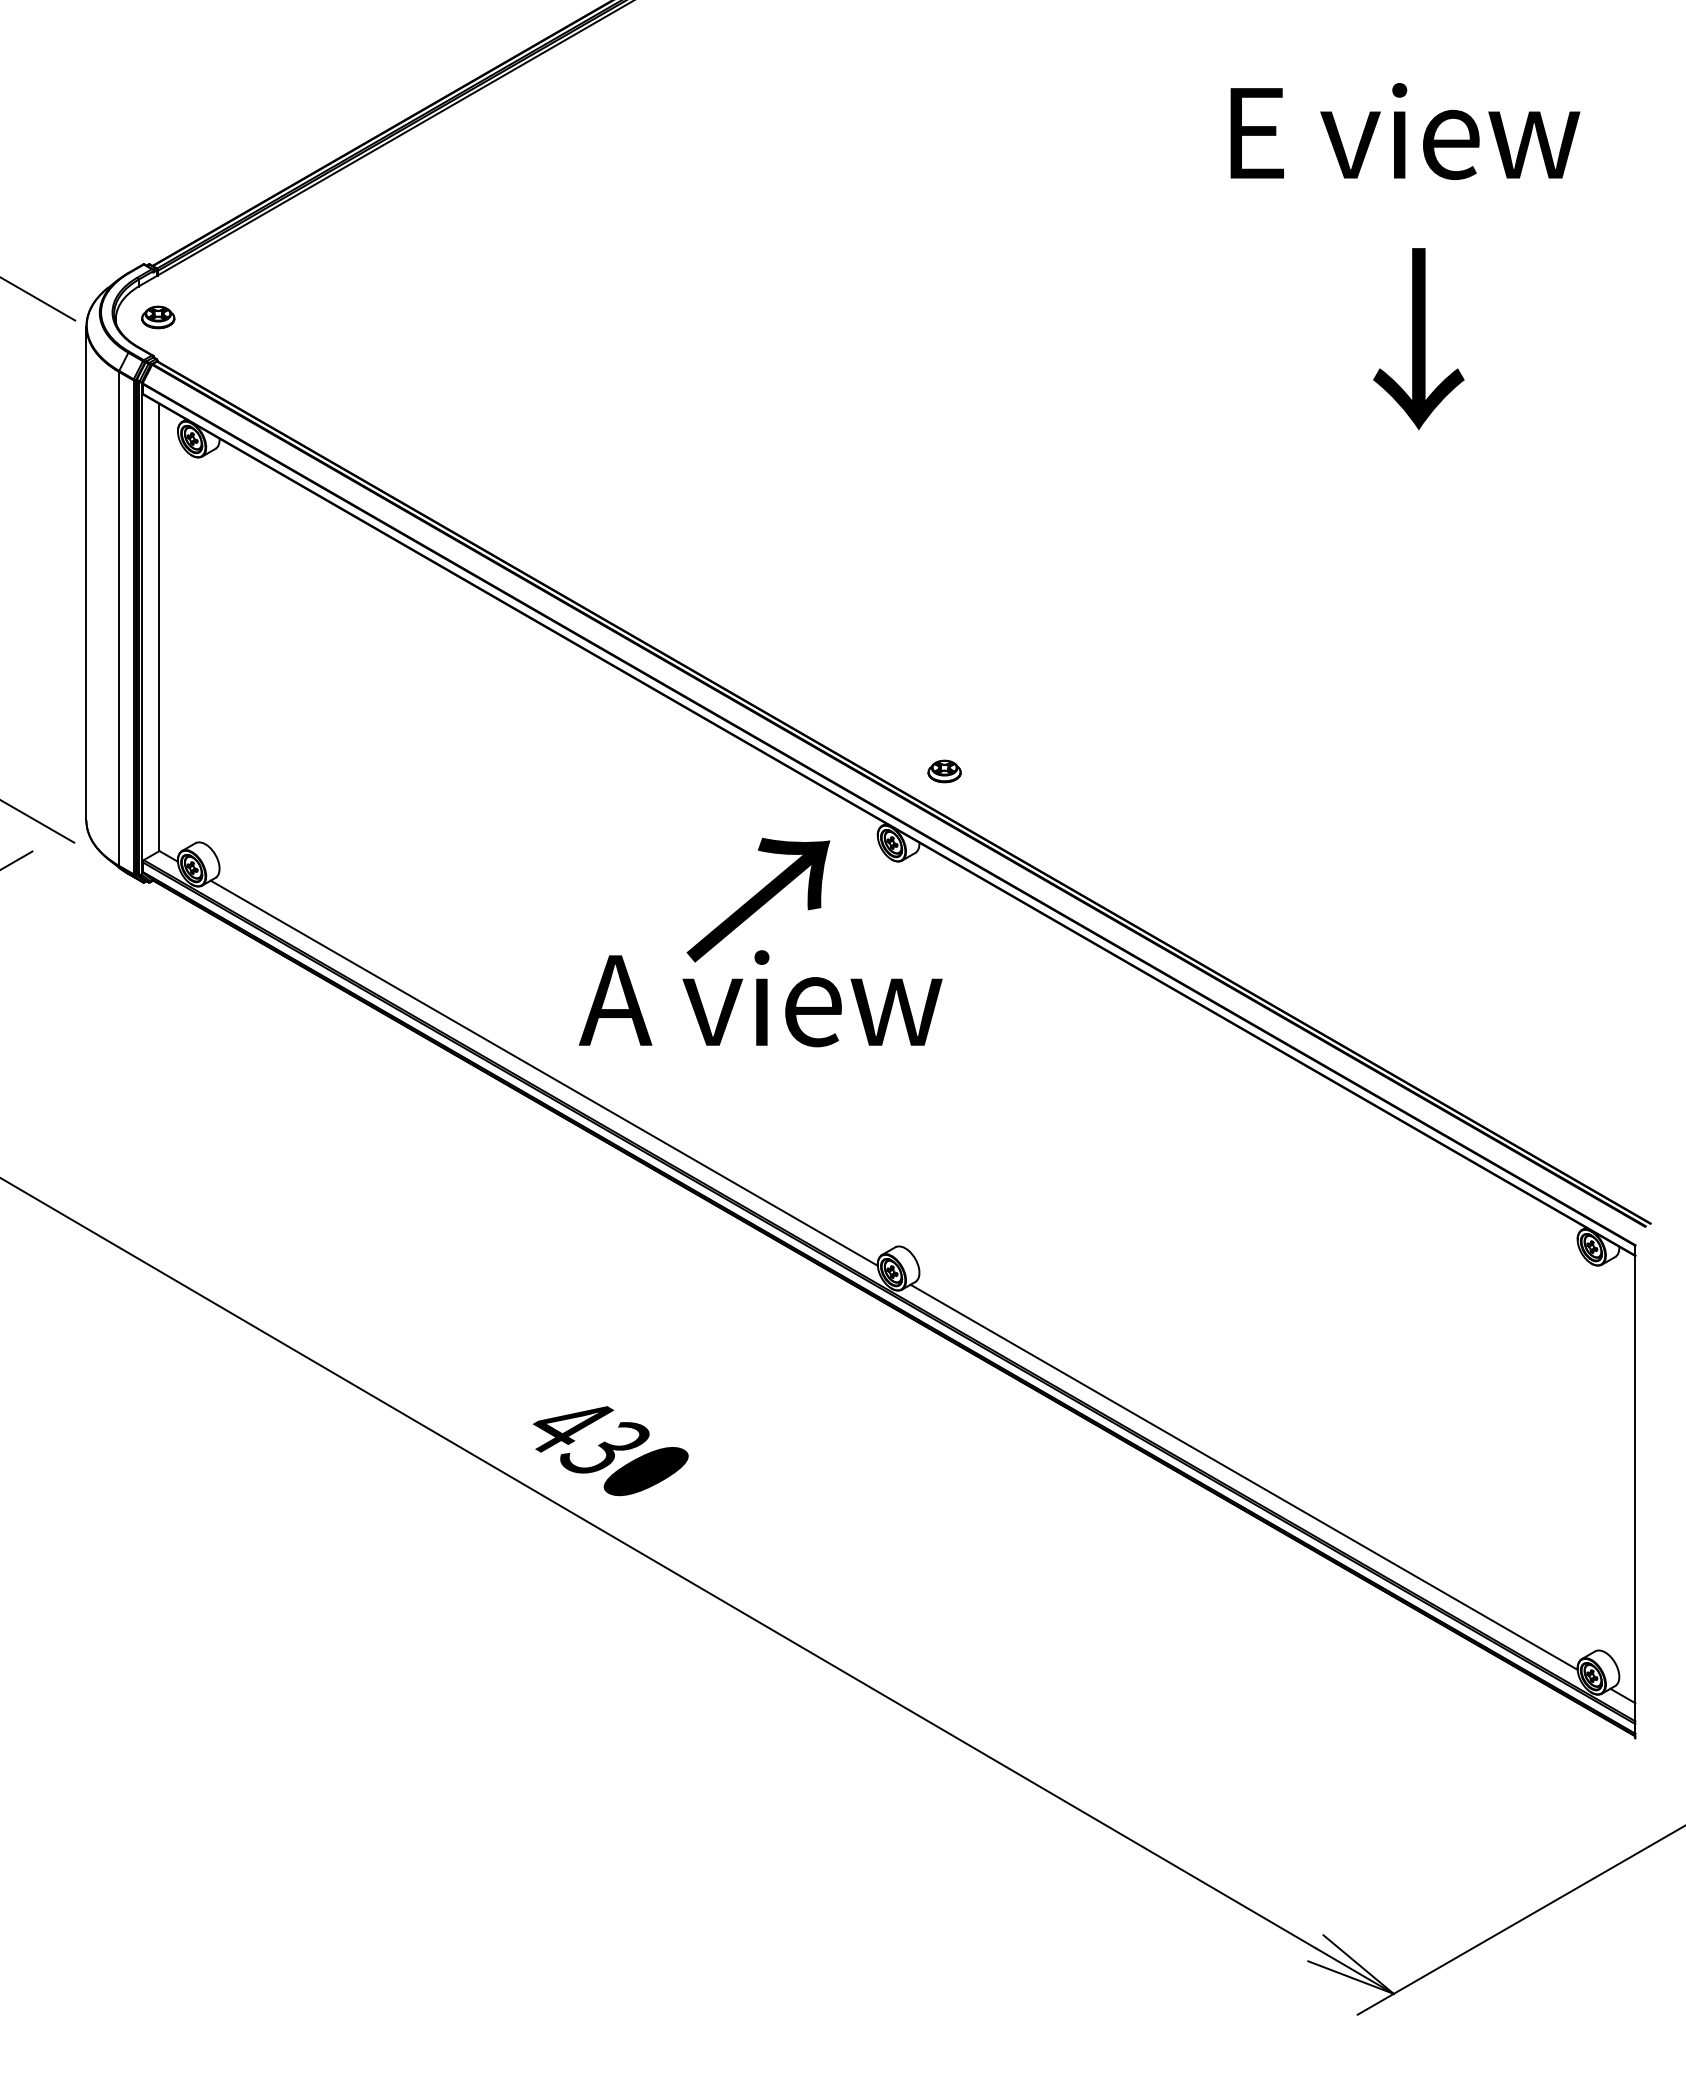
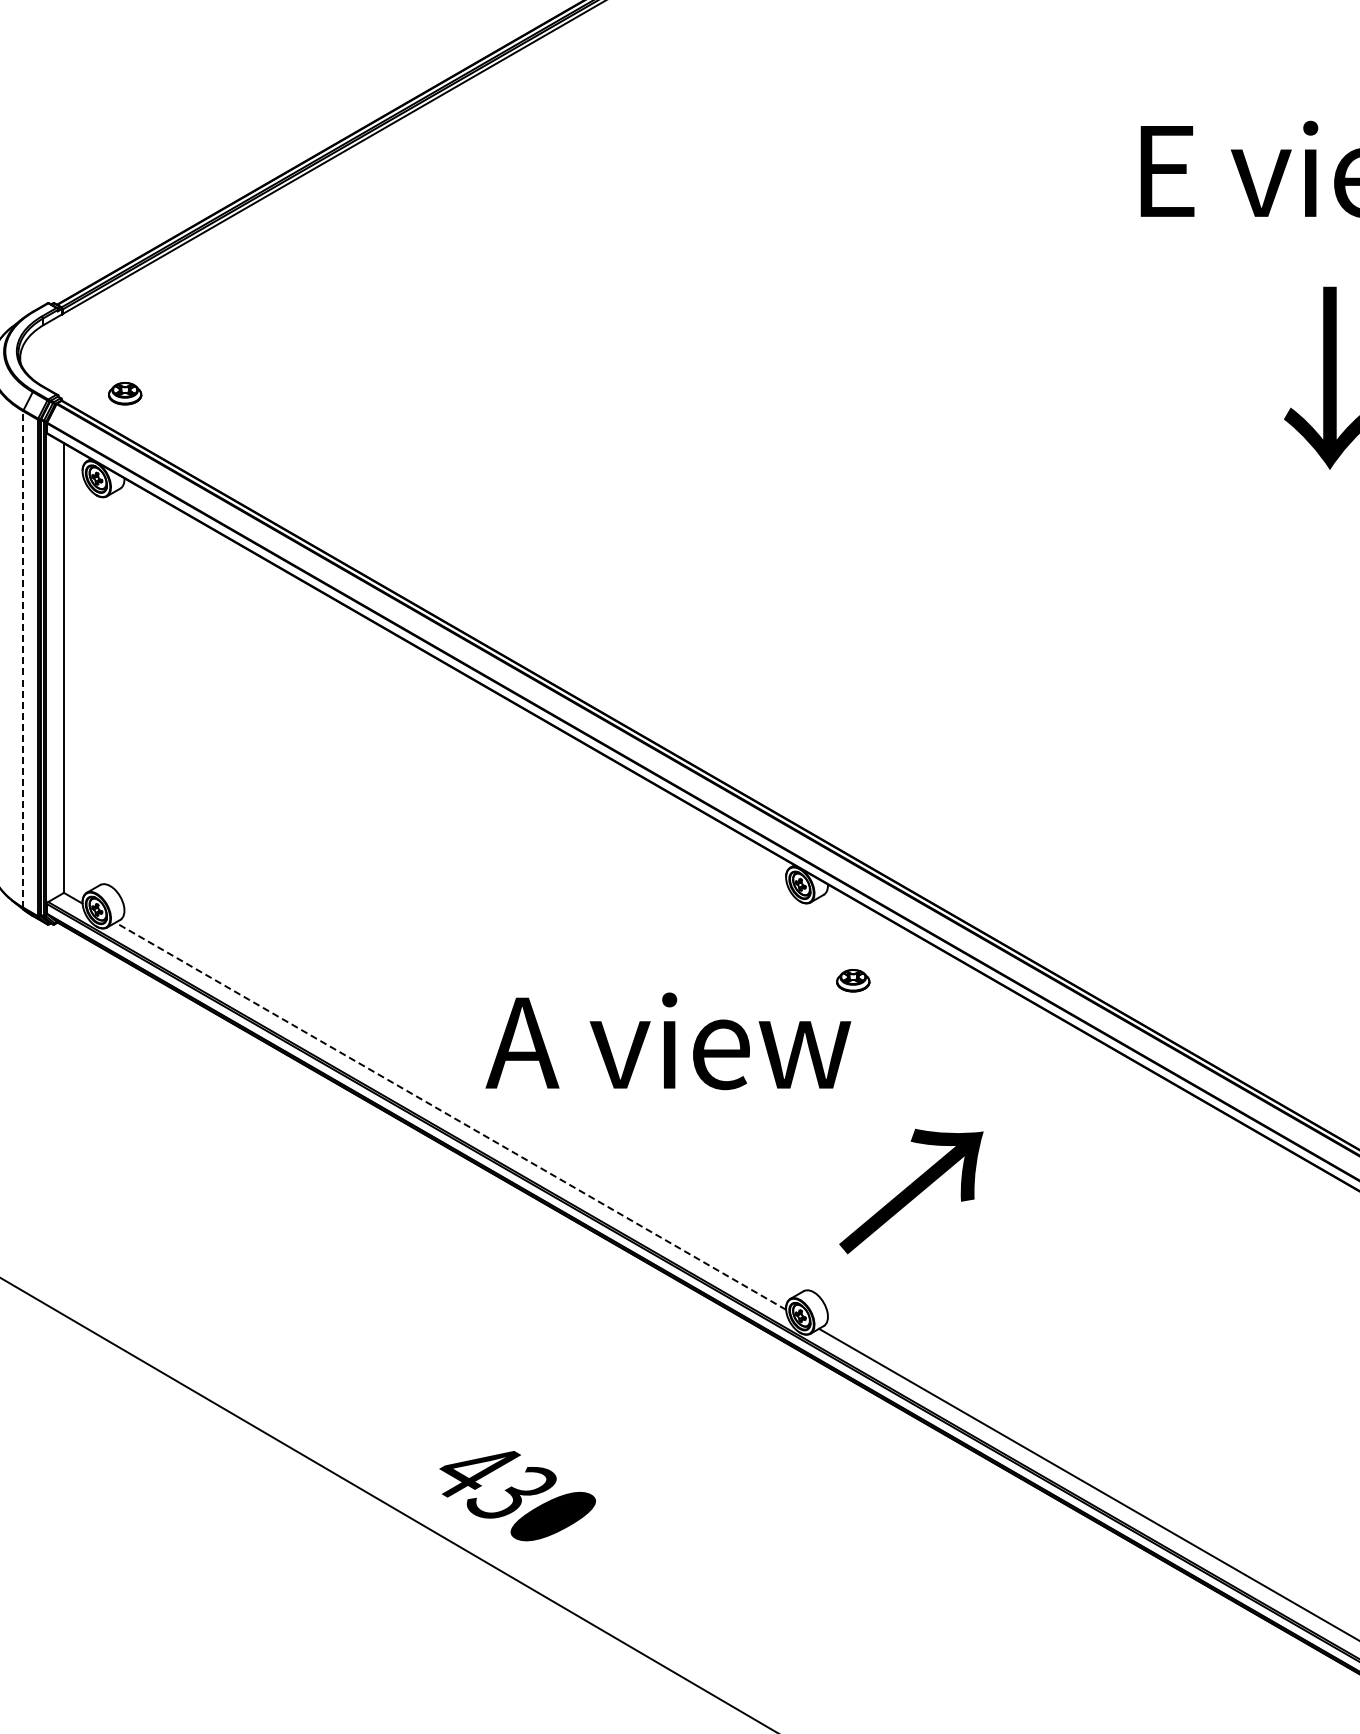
part: (158, 317) -> (125, 393), moved
line: (118, 618) -> (22, 659), solid -> dashed
part: (944, 771) -> (853, 980), moved
text: (758, 899) -> (911, 1190), moved
line: (543, 1073) -> (450, 1116), solid -> dashed

